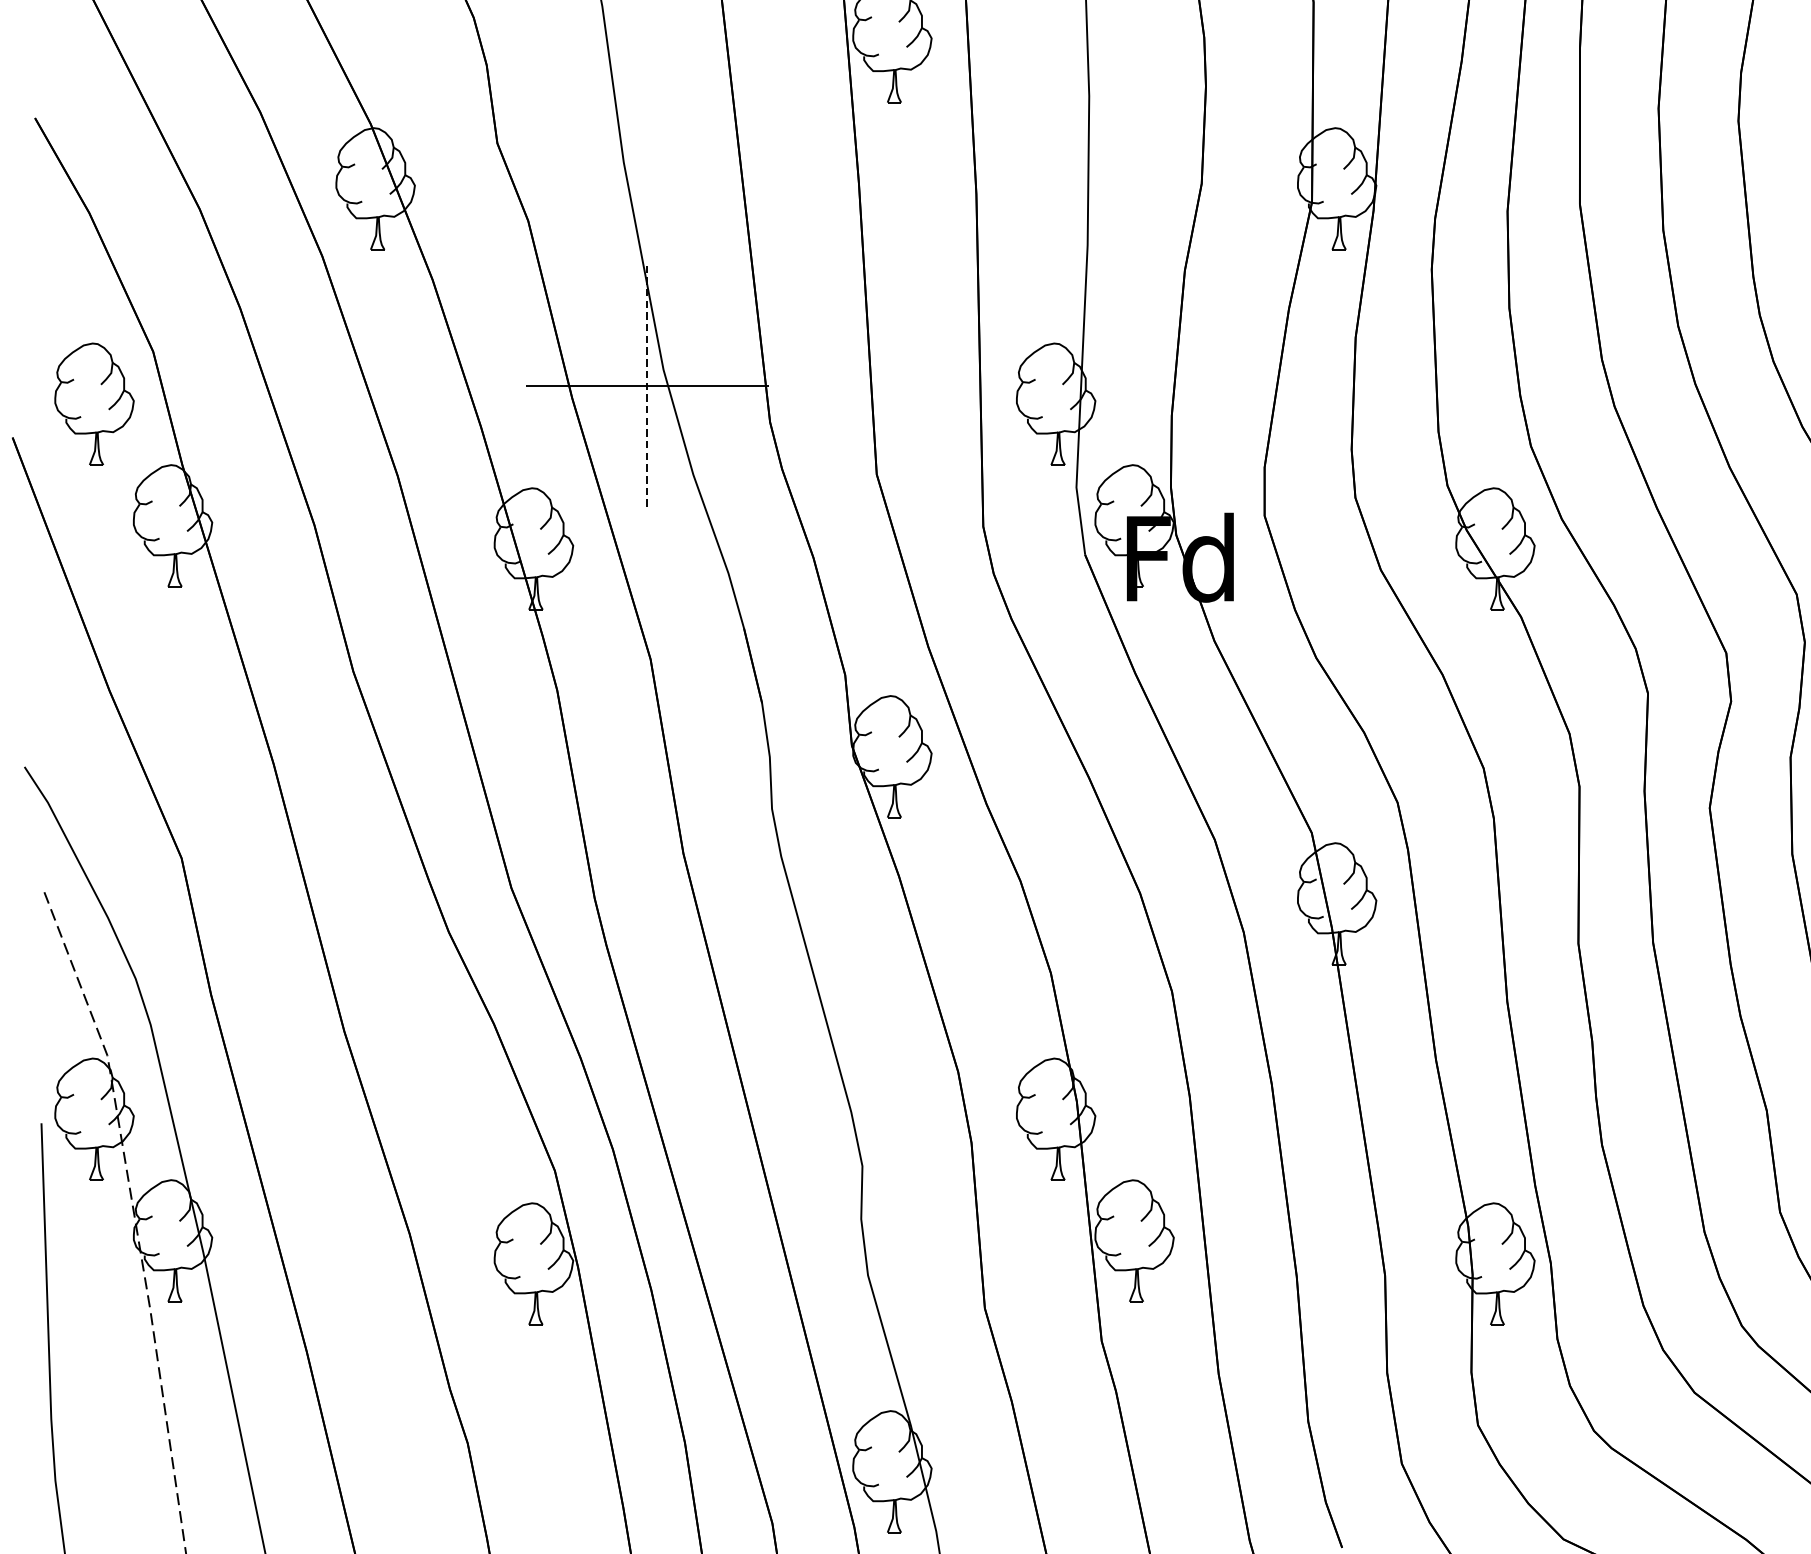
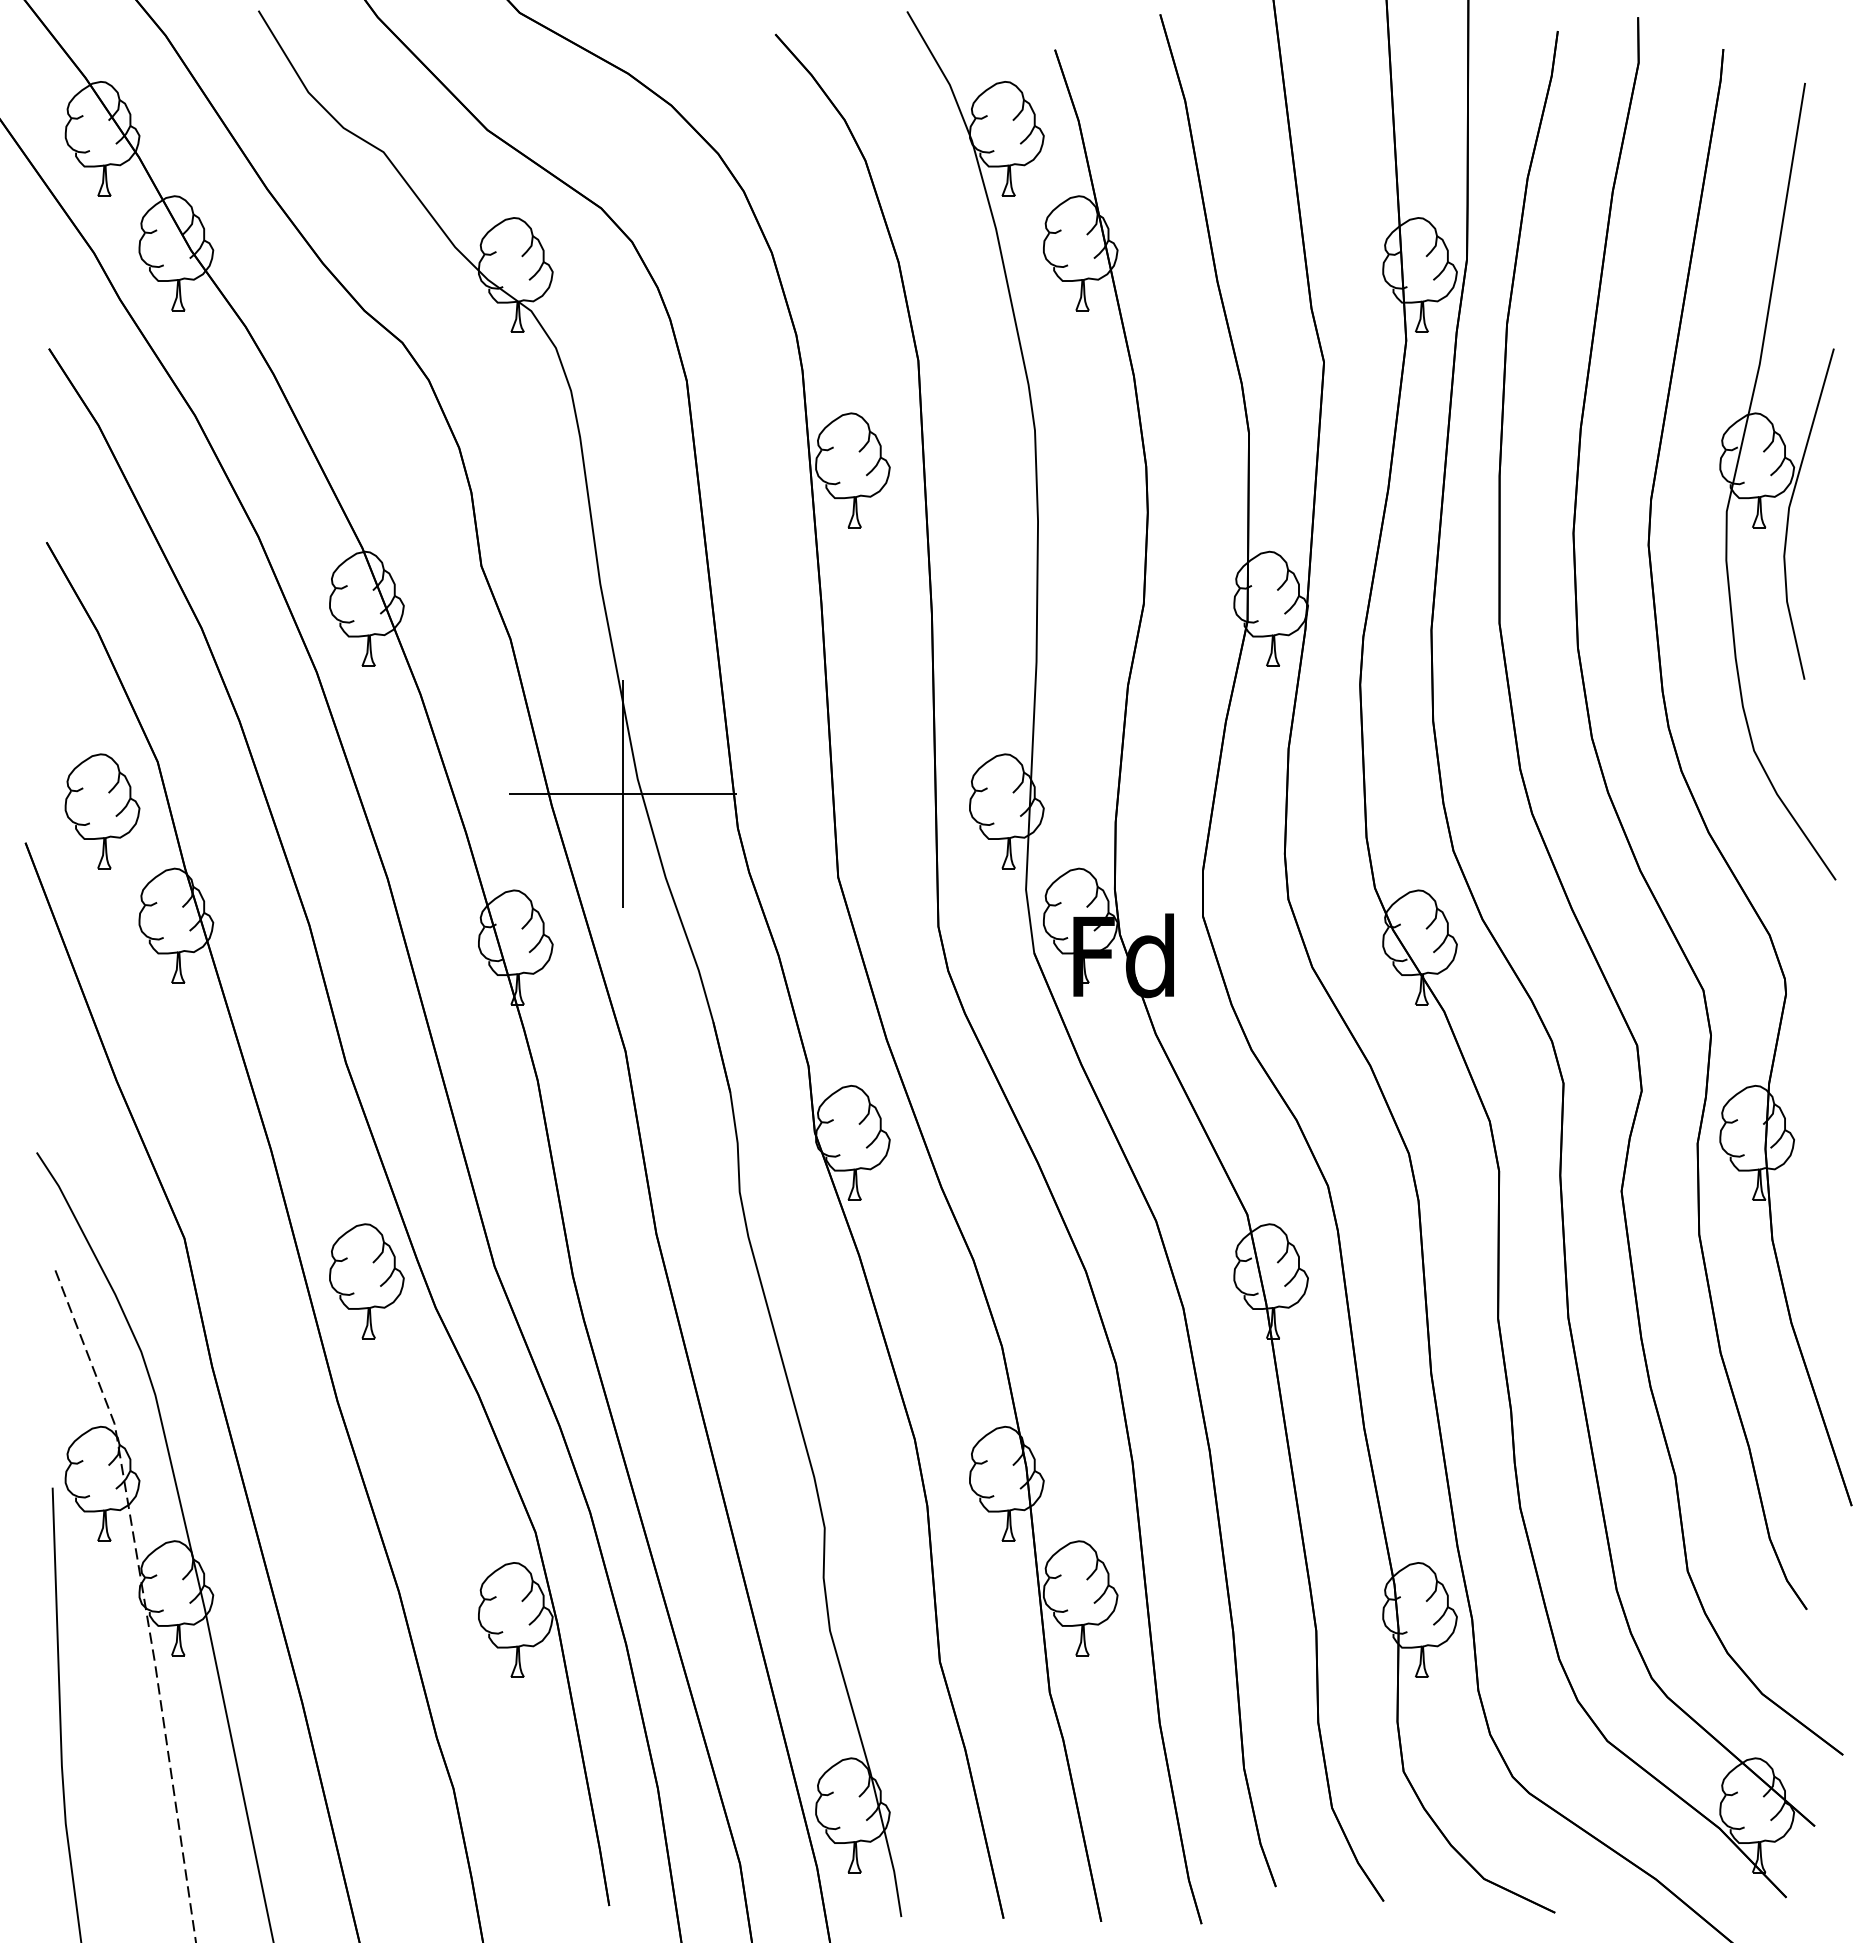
line: (647, 385) -> (622, 793), dashed -> solid
part: (375, 904) -> (366, 1281), added

